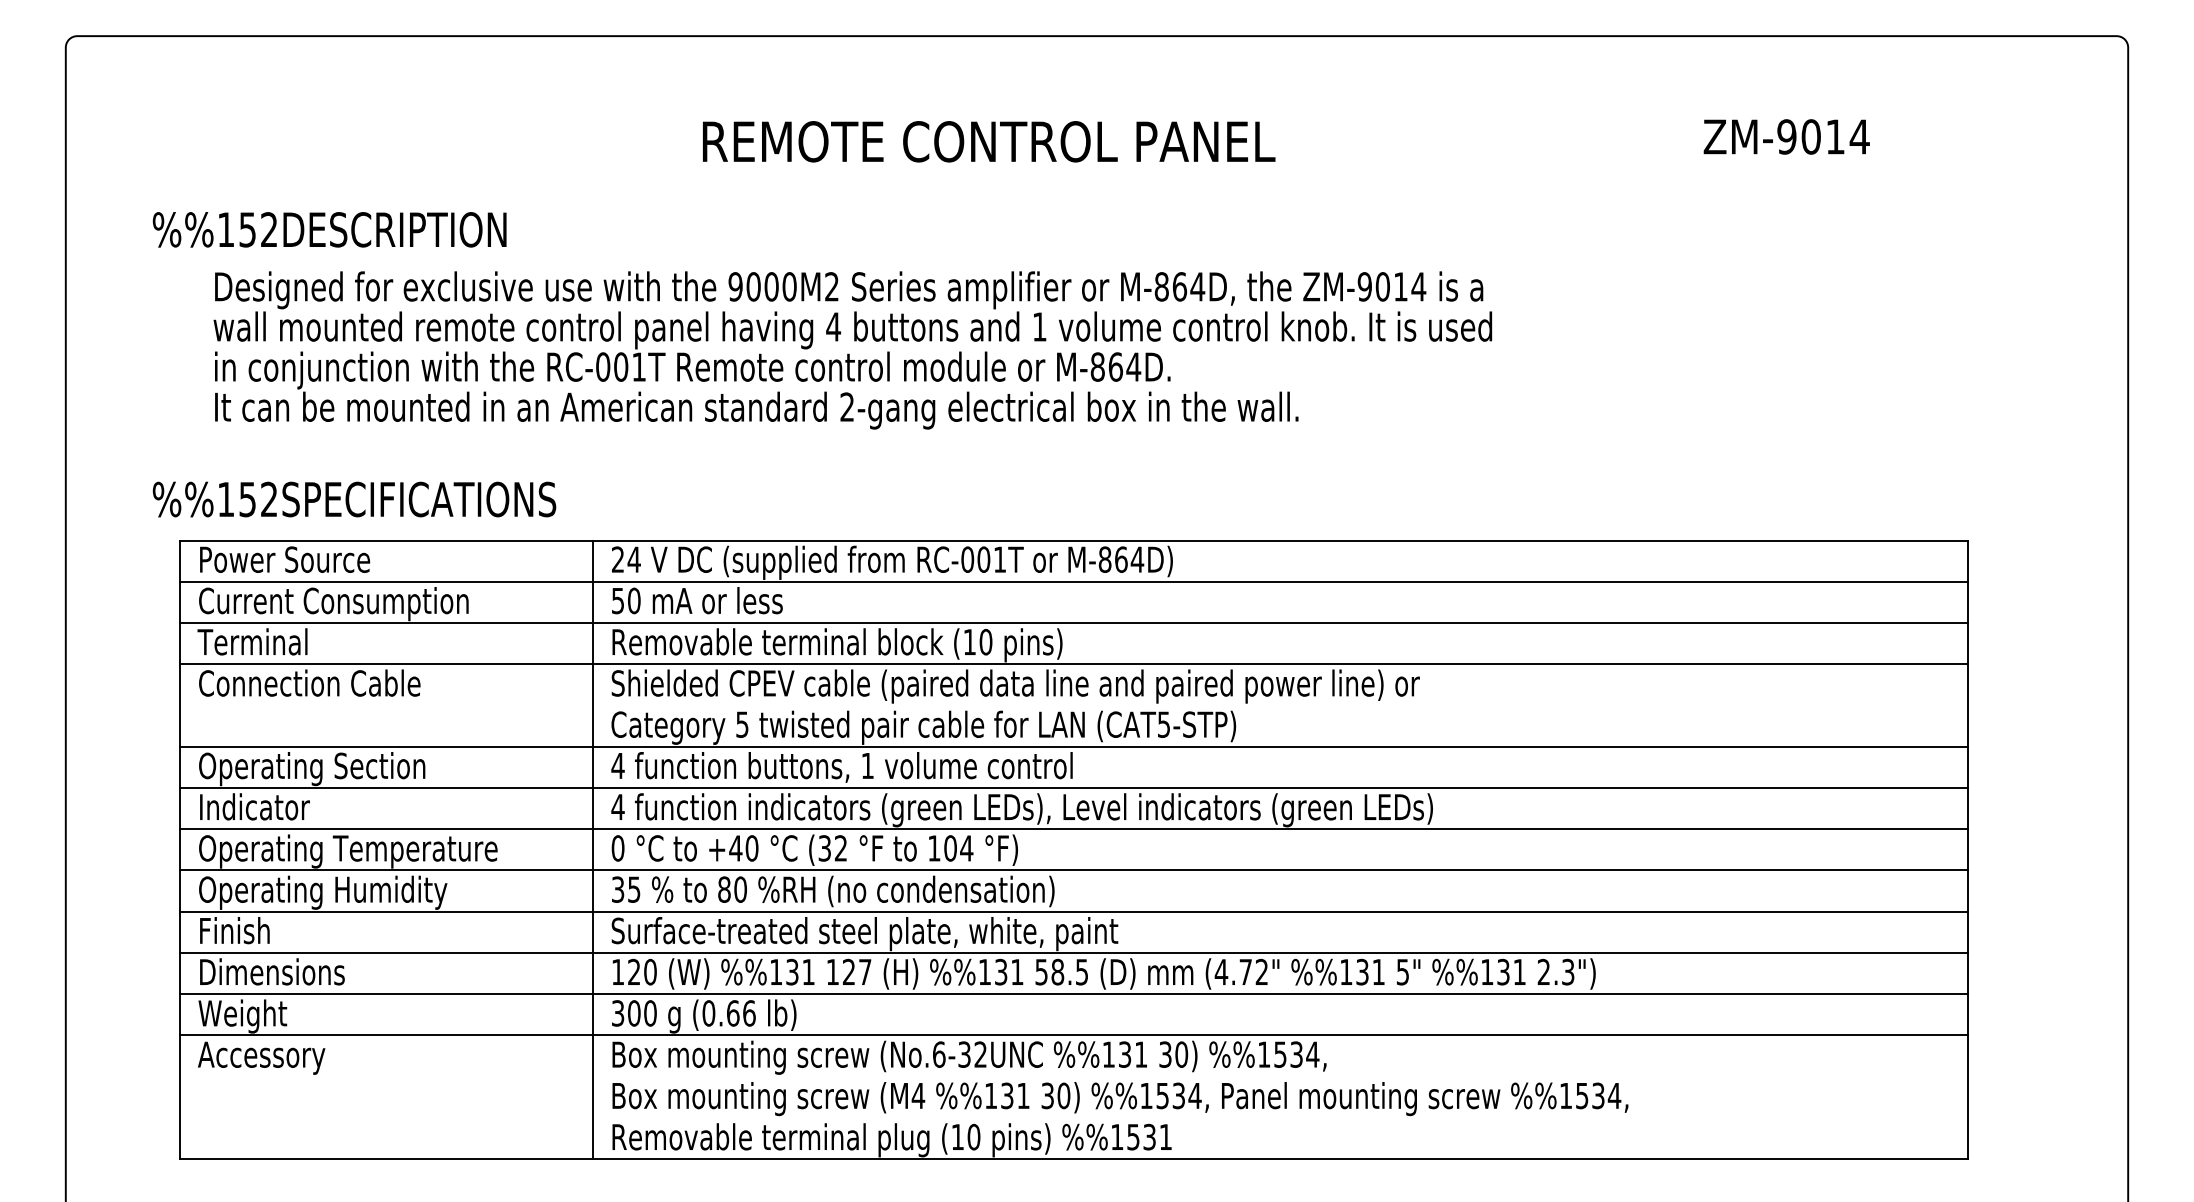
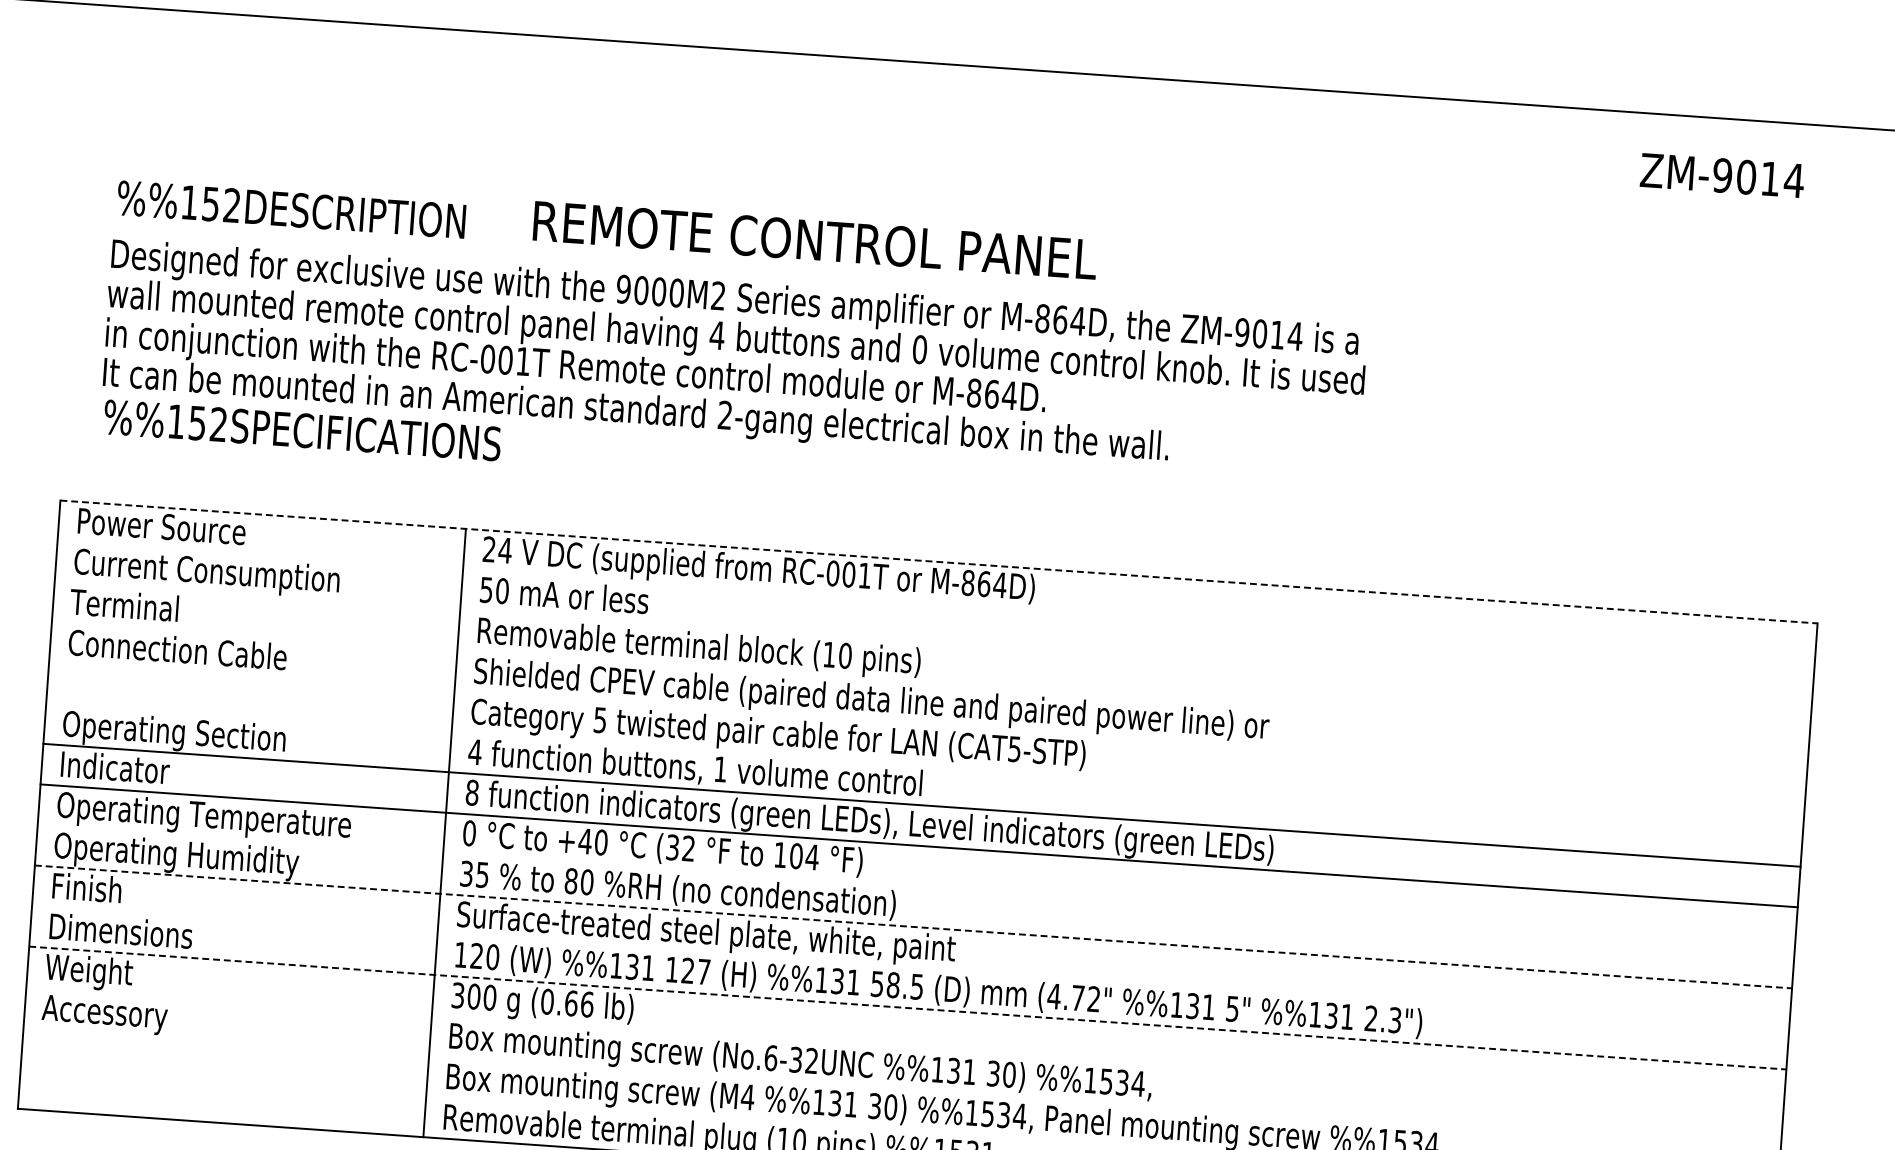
text: (1786, 136) -> (1722, 175), moved
text: (989, 141) -> (815, 240), moved
text: (329, 229) -> (291, 209), moved
text: (1039, 326) -> (919, 349), 1 -> 0
text: (354, 499) -> (302, 430), moved
line: (1074, 540) -> (939, 562), solid -> dashed
line: (1073, 581) -> (935, 602), removed
line: (1073, 623) -> (932, 643), removed
line: (1073, 664) -> (929, 683), removed
line: (1073, 746) -> (924, 764), removed
text: (617, 806) -> (471, 792), 4 -> 8
line: (1073, 870) -> (915, 886), removed
line: (1074, 911) -> (913, 926), solid -> dashed
line: (1073, 952) -> (910, 966), removed
line: (1074, 994) -> (908, 1008), solid -> dashed
line: (1073, 1035) -> (904, 1048), removed

